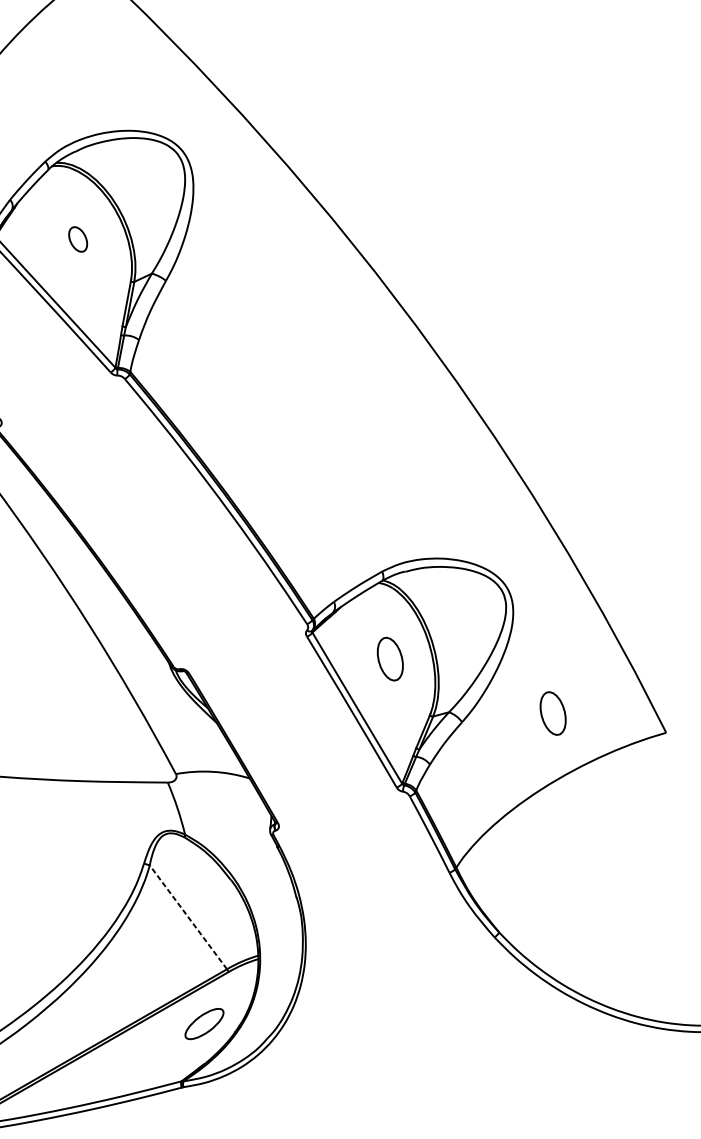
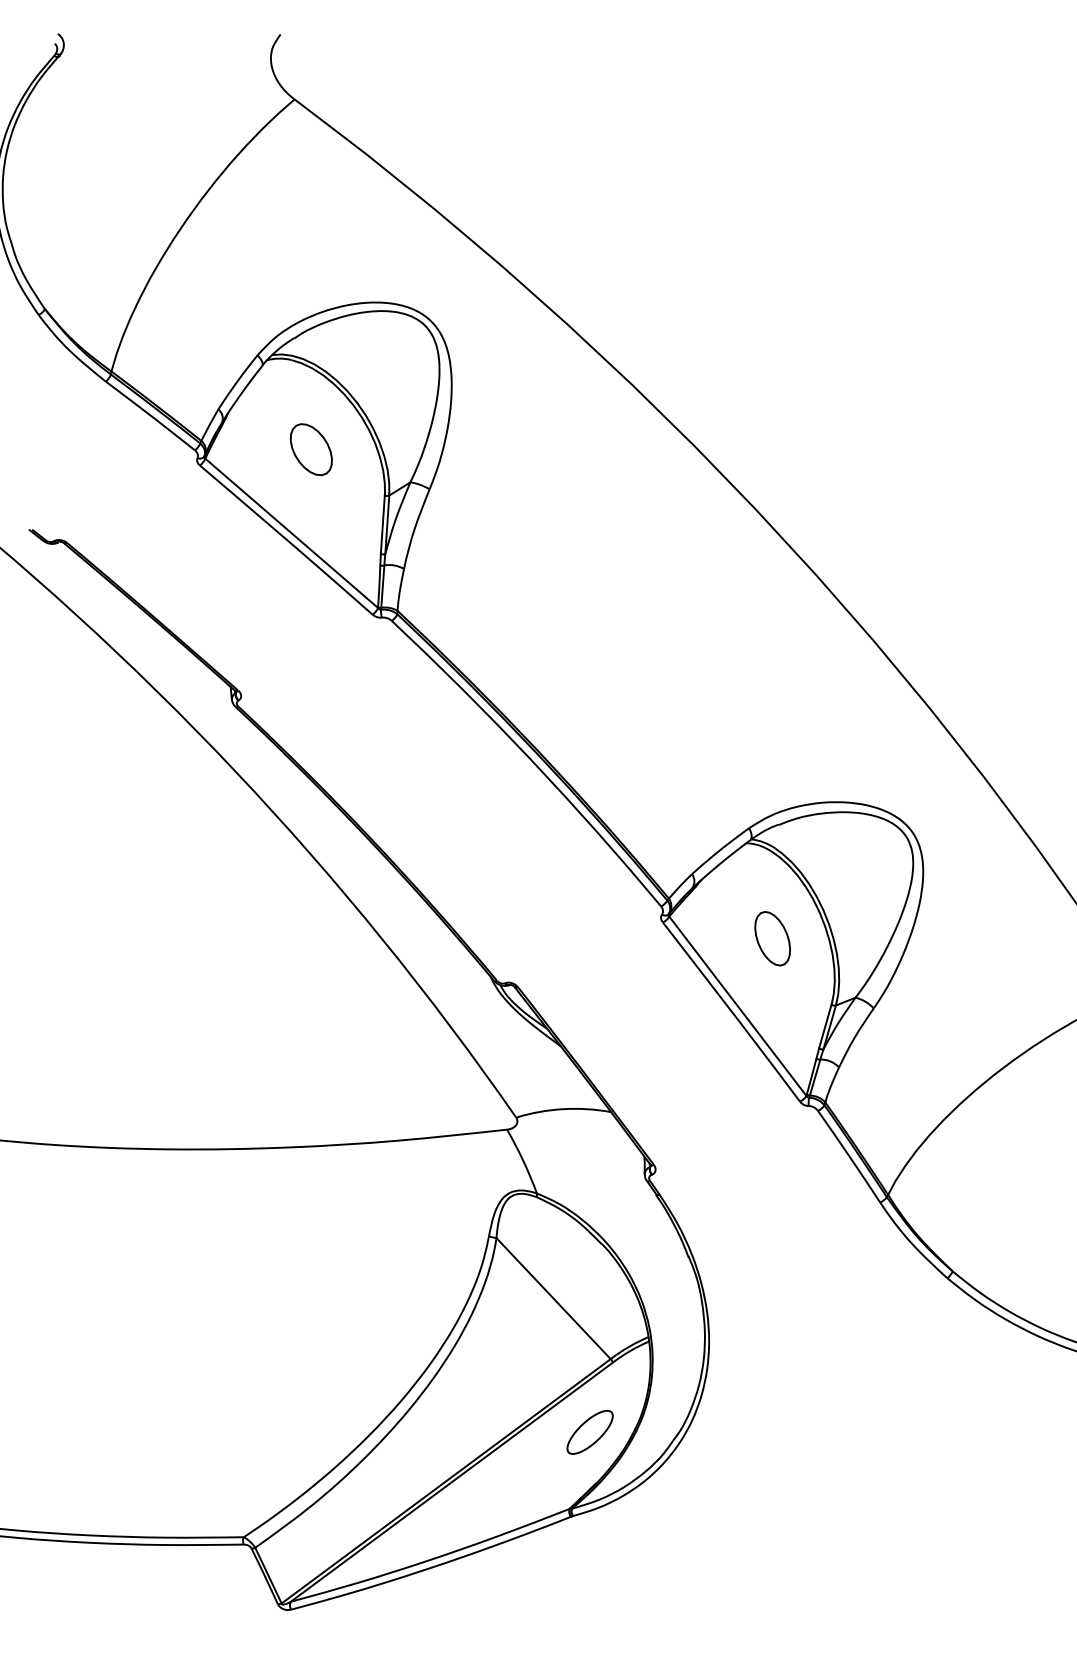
part: (77, 239) -> (310, 449), size x1.67
part: (553, 713) -> (988, 983), removed
line: (188, 917) -> (553, 1298), dashed -> solid

